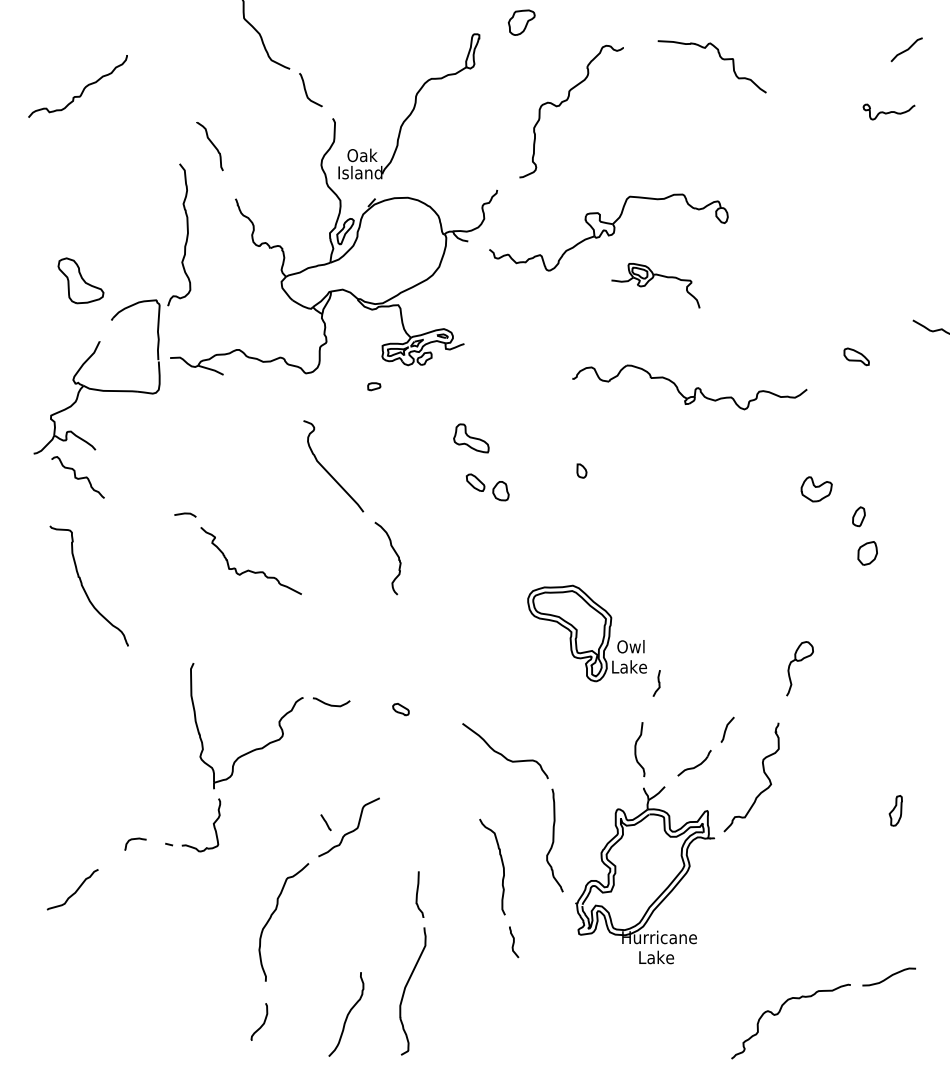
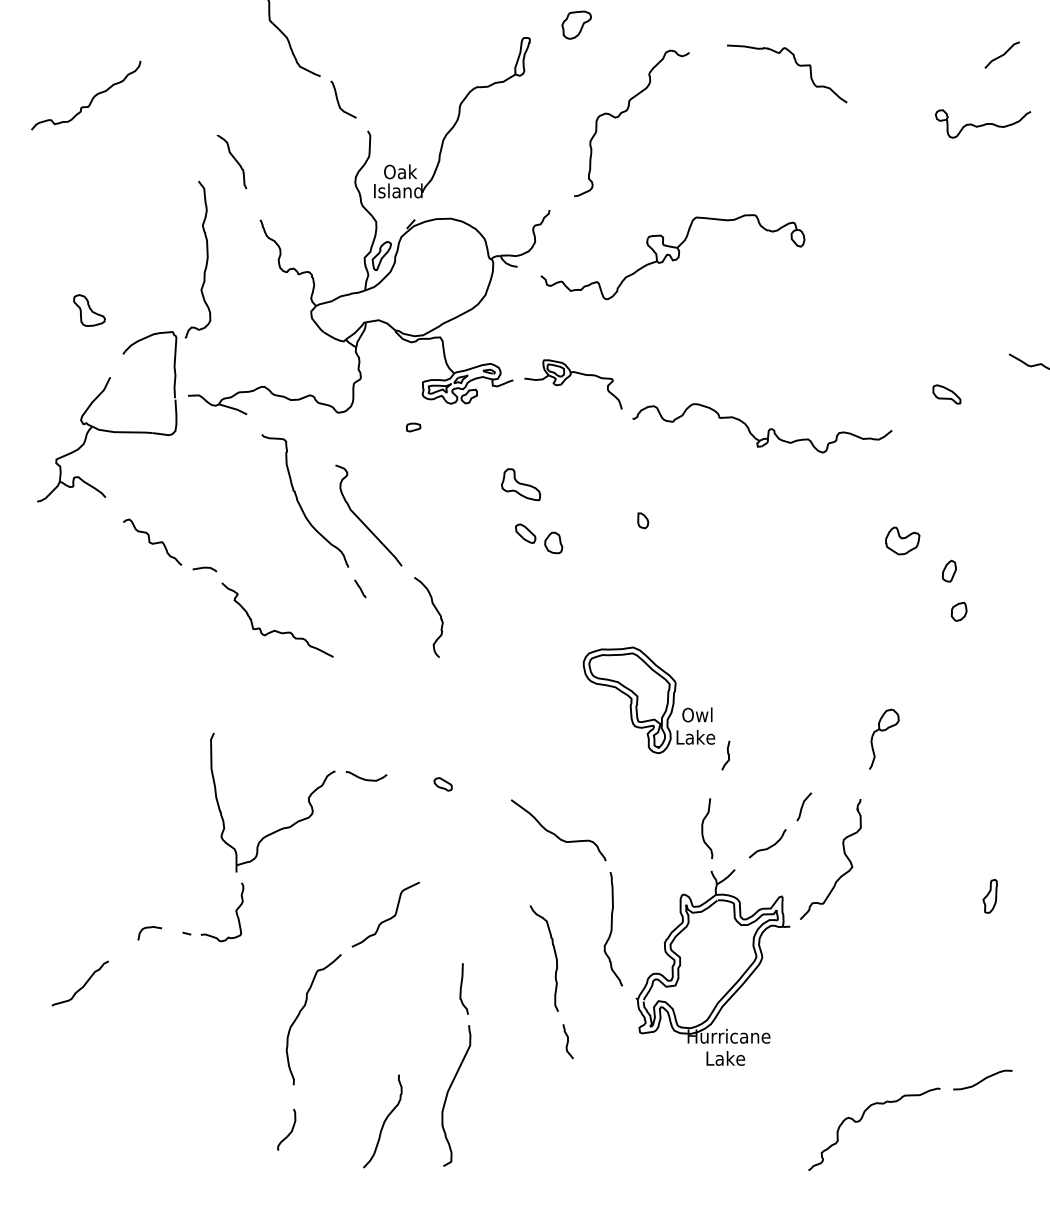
part: (888, 111) -> (982, 123), size x1.67
part: (652, 279) -> (569, 377), moved
part: (80, 280) -> (88, 310), size x0.62
curve: (77, 477) -> (151, 542), moved
part: (867, 553) -> (958, 611), size x0.71
curve: (84, 588) -> (300, 503), moved
line: (325, 822) -> (359, 588), moved

